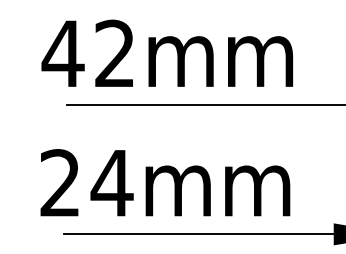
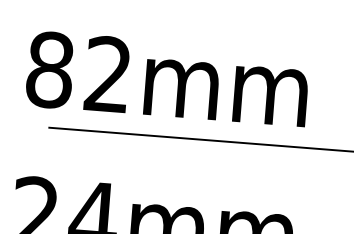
text: (62, 53) -> (49, 69), 42mm -> 82mm

